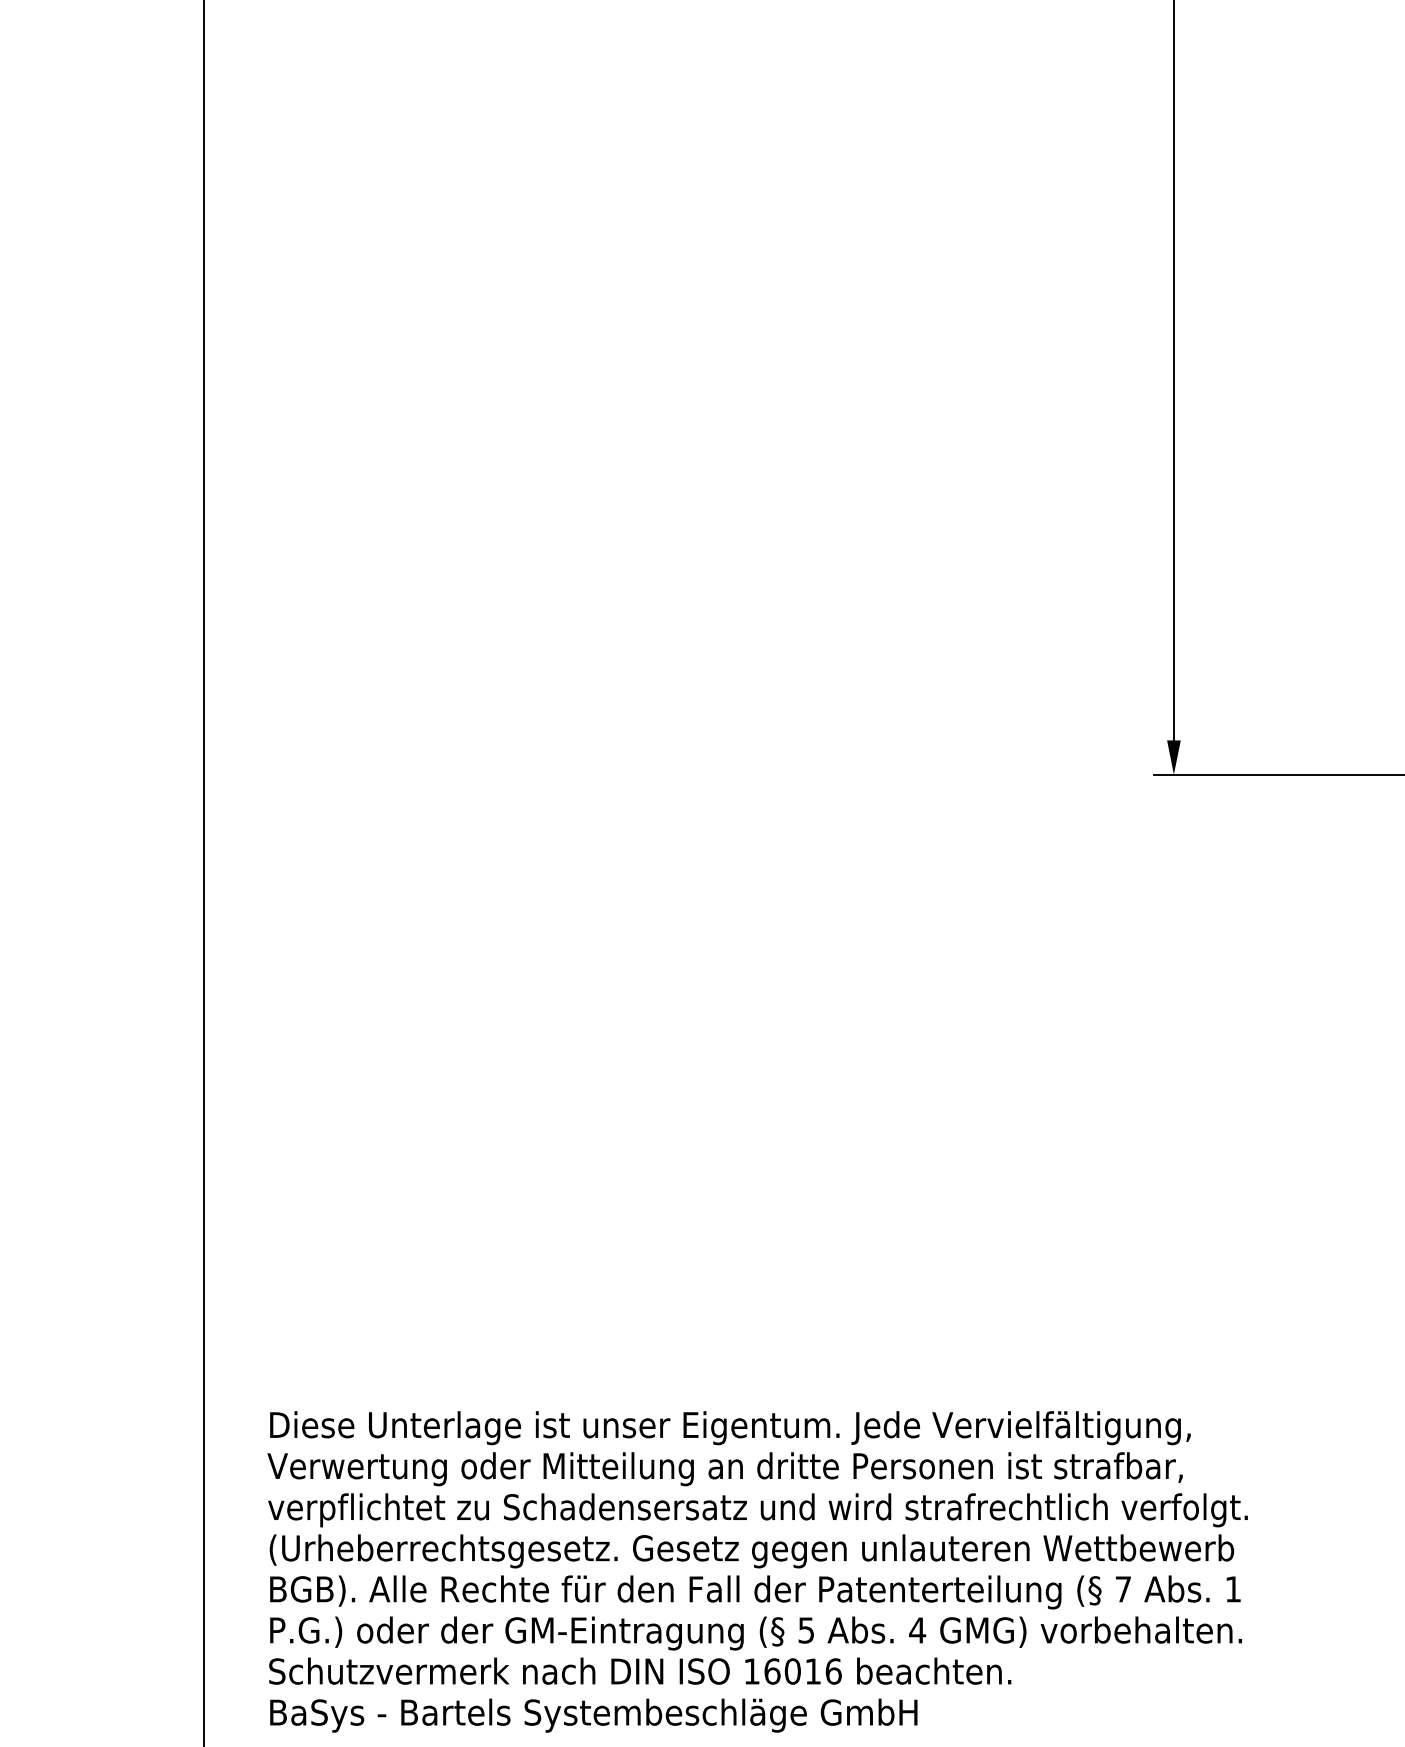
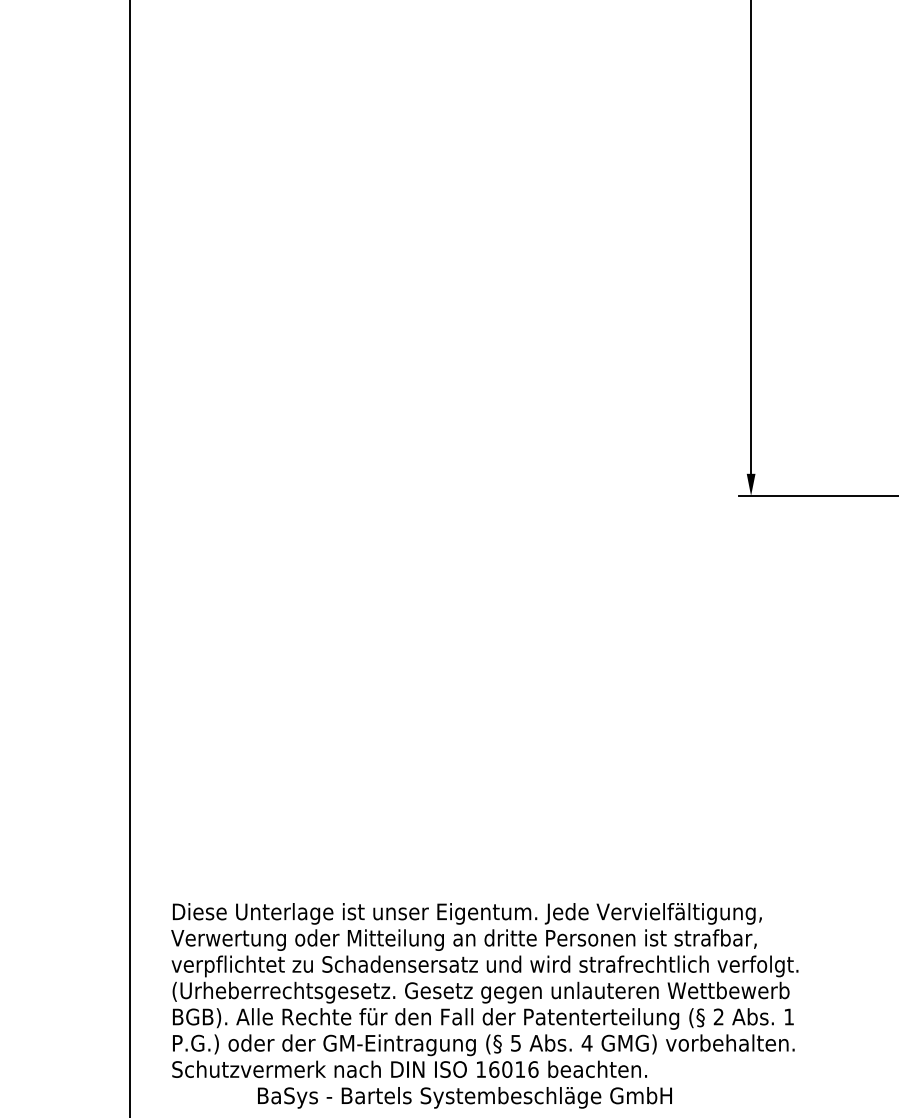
text: (1122, 1588) -> (718, 1016), 7 -> 2
text: (593, 1715) -> (464, 1097), moved

